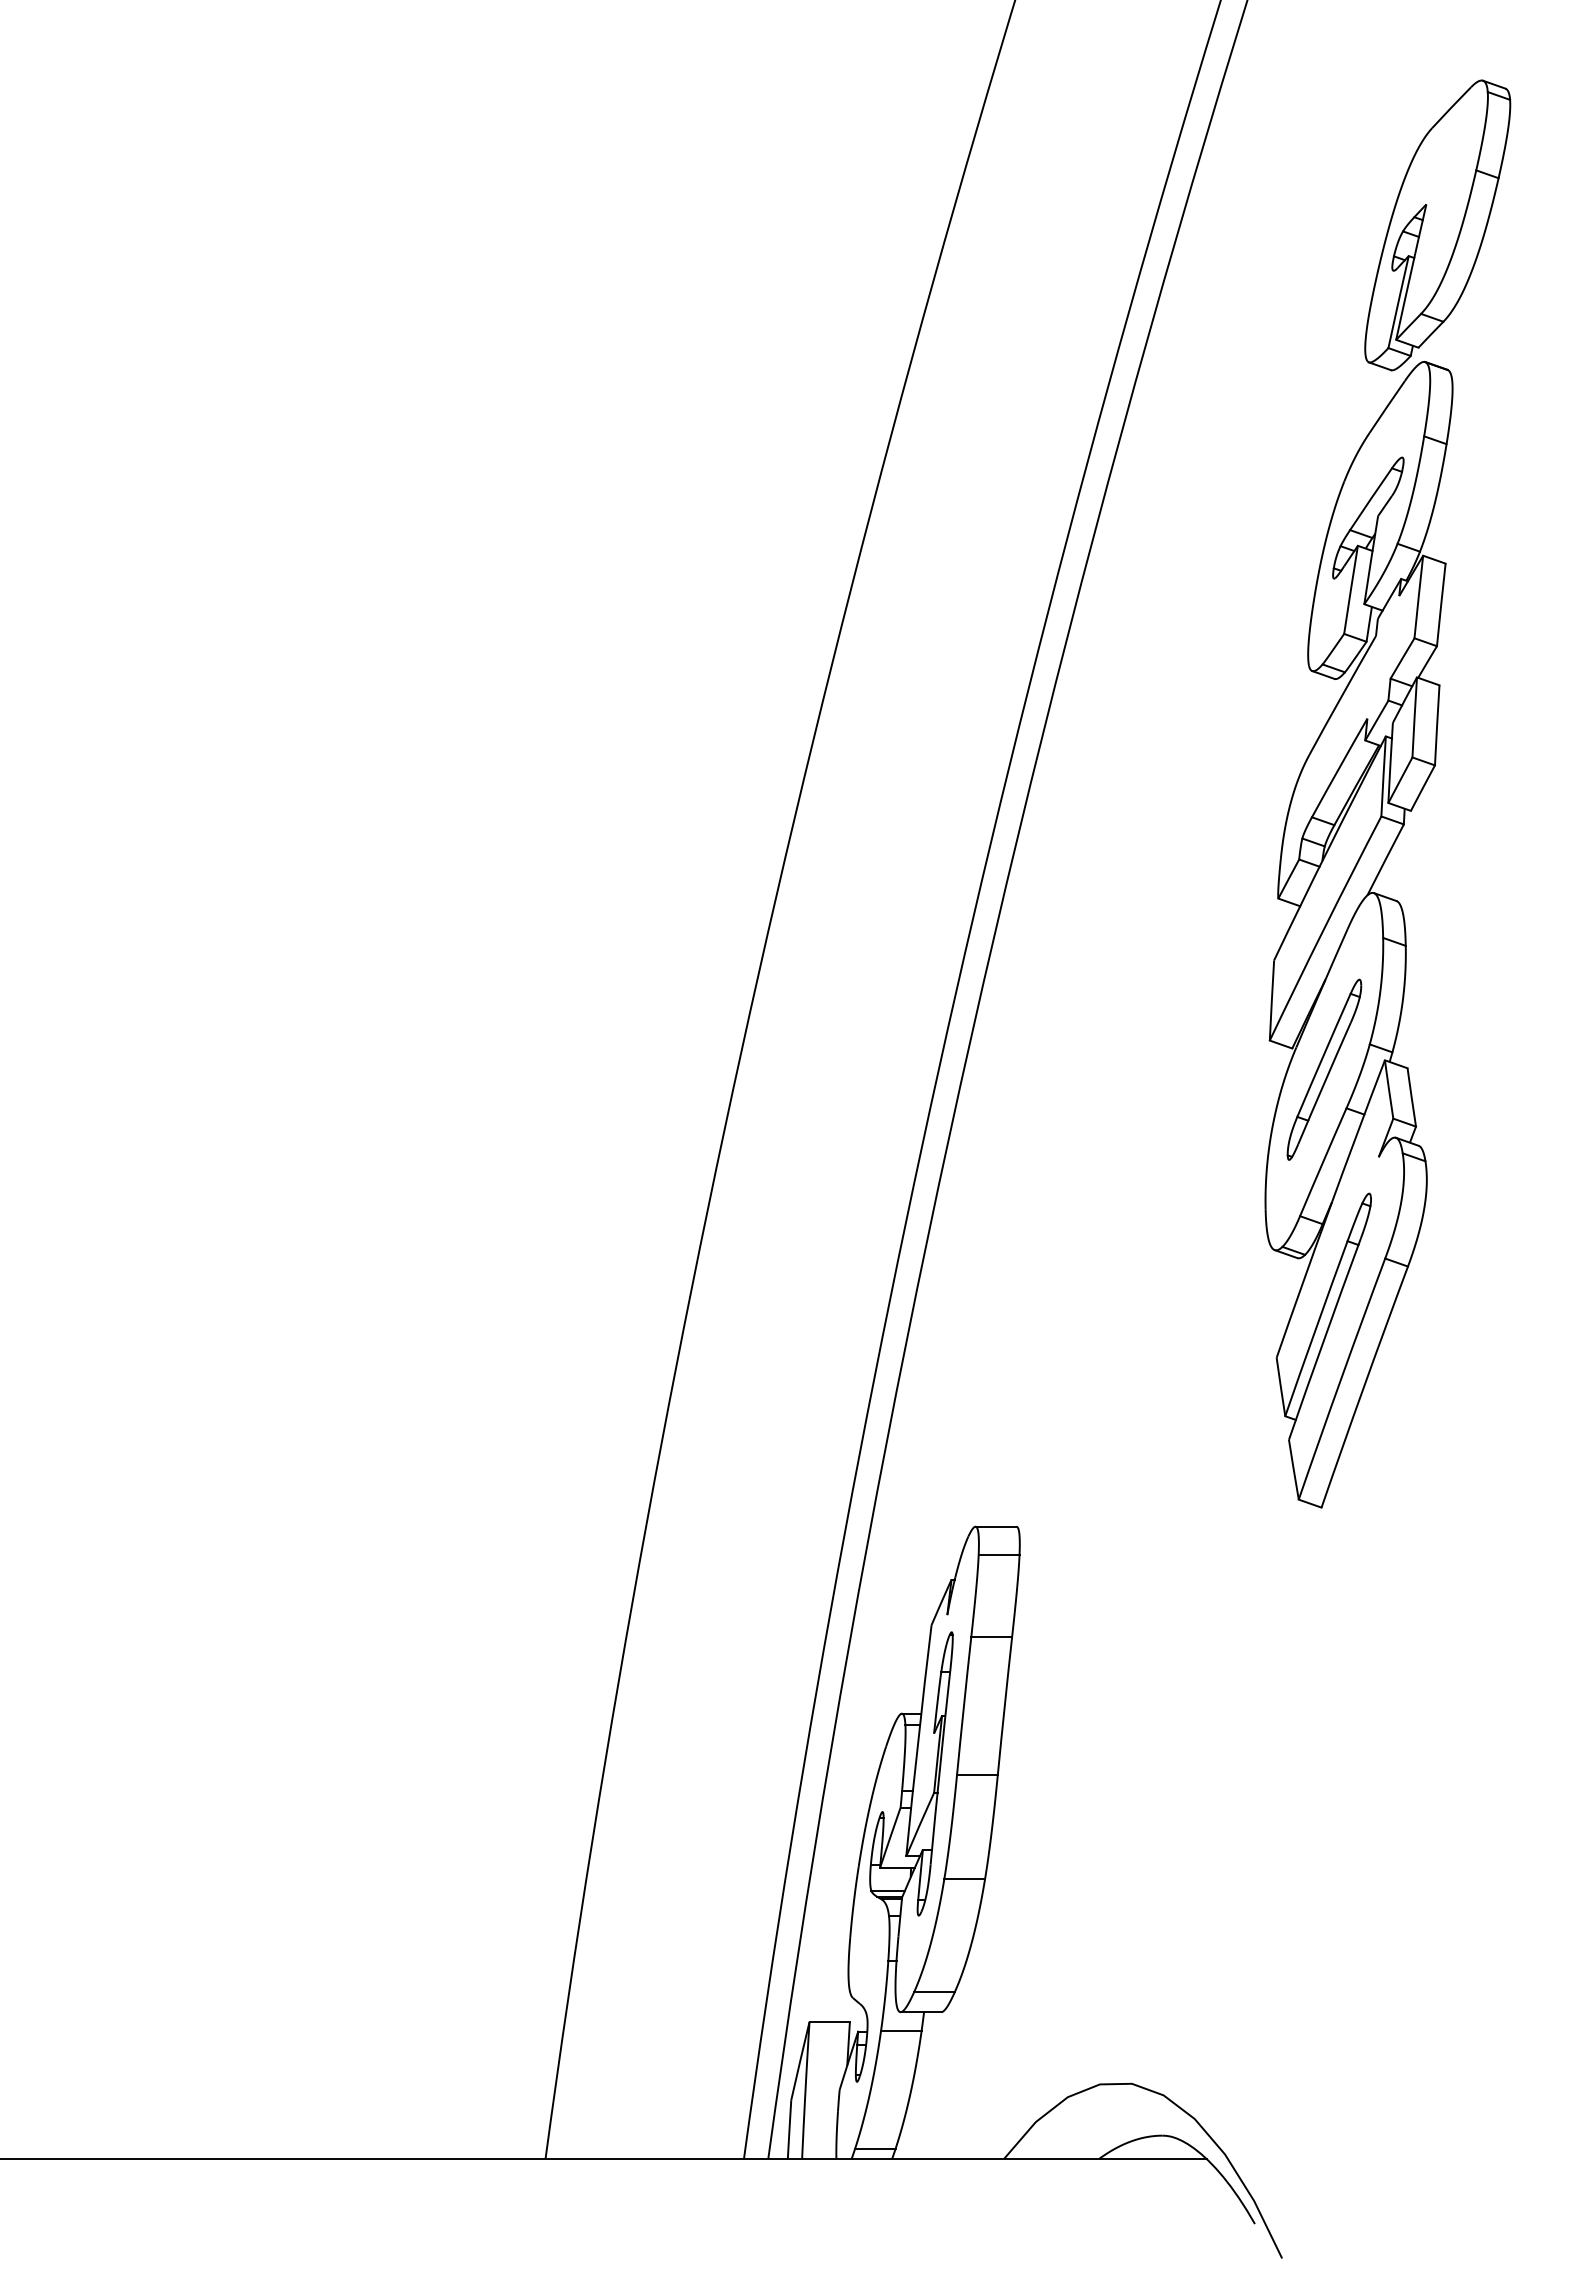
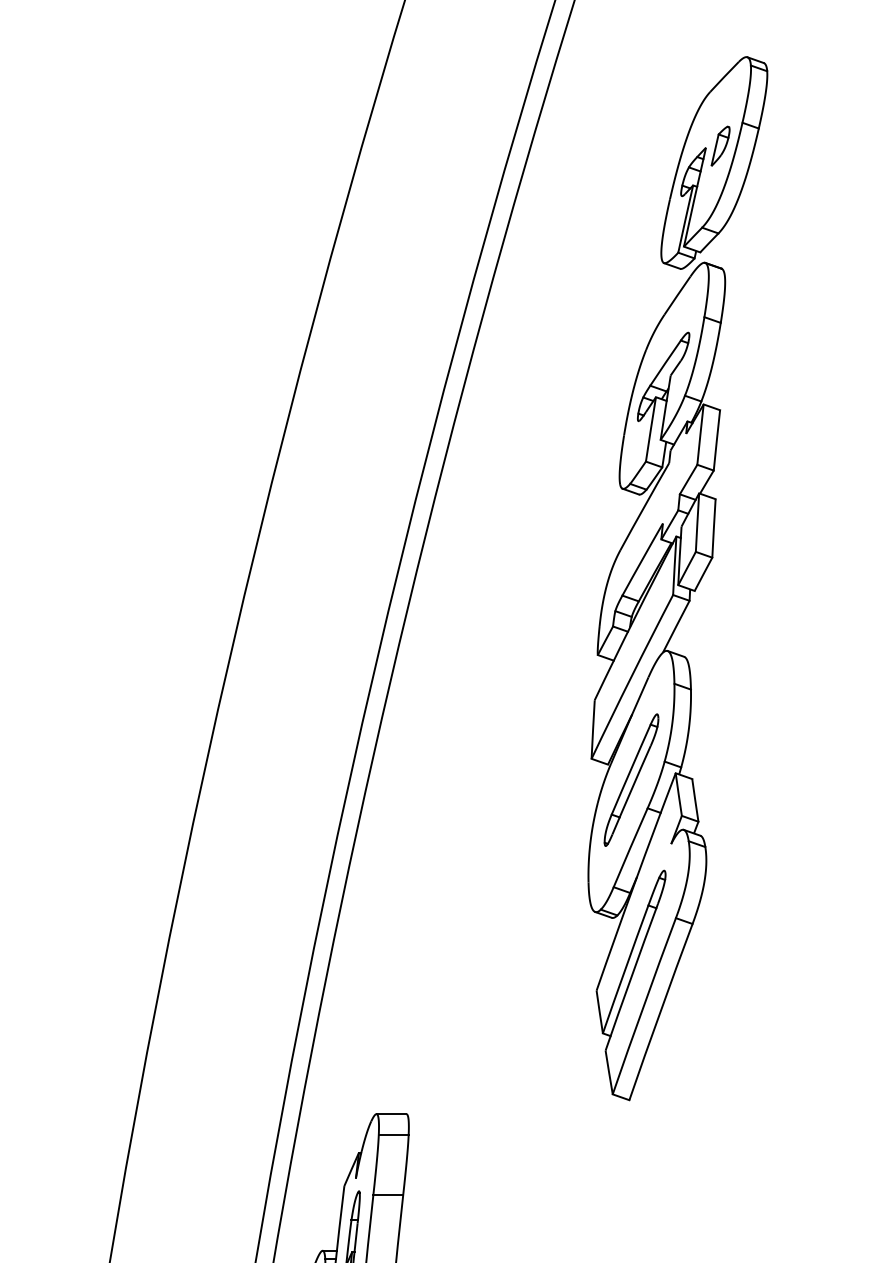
part: (1446, 202) -> (720, 146), added

